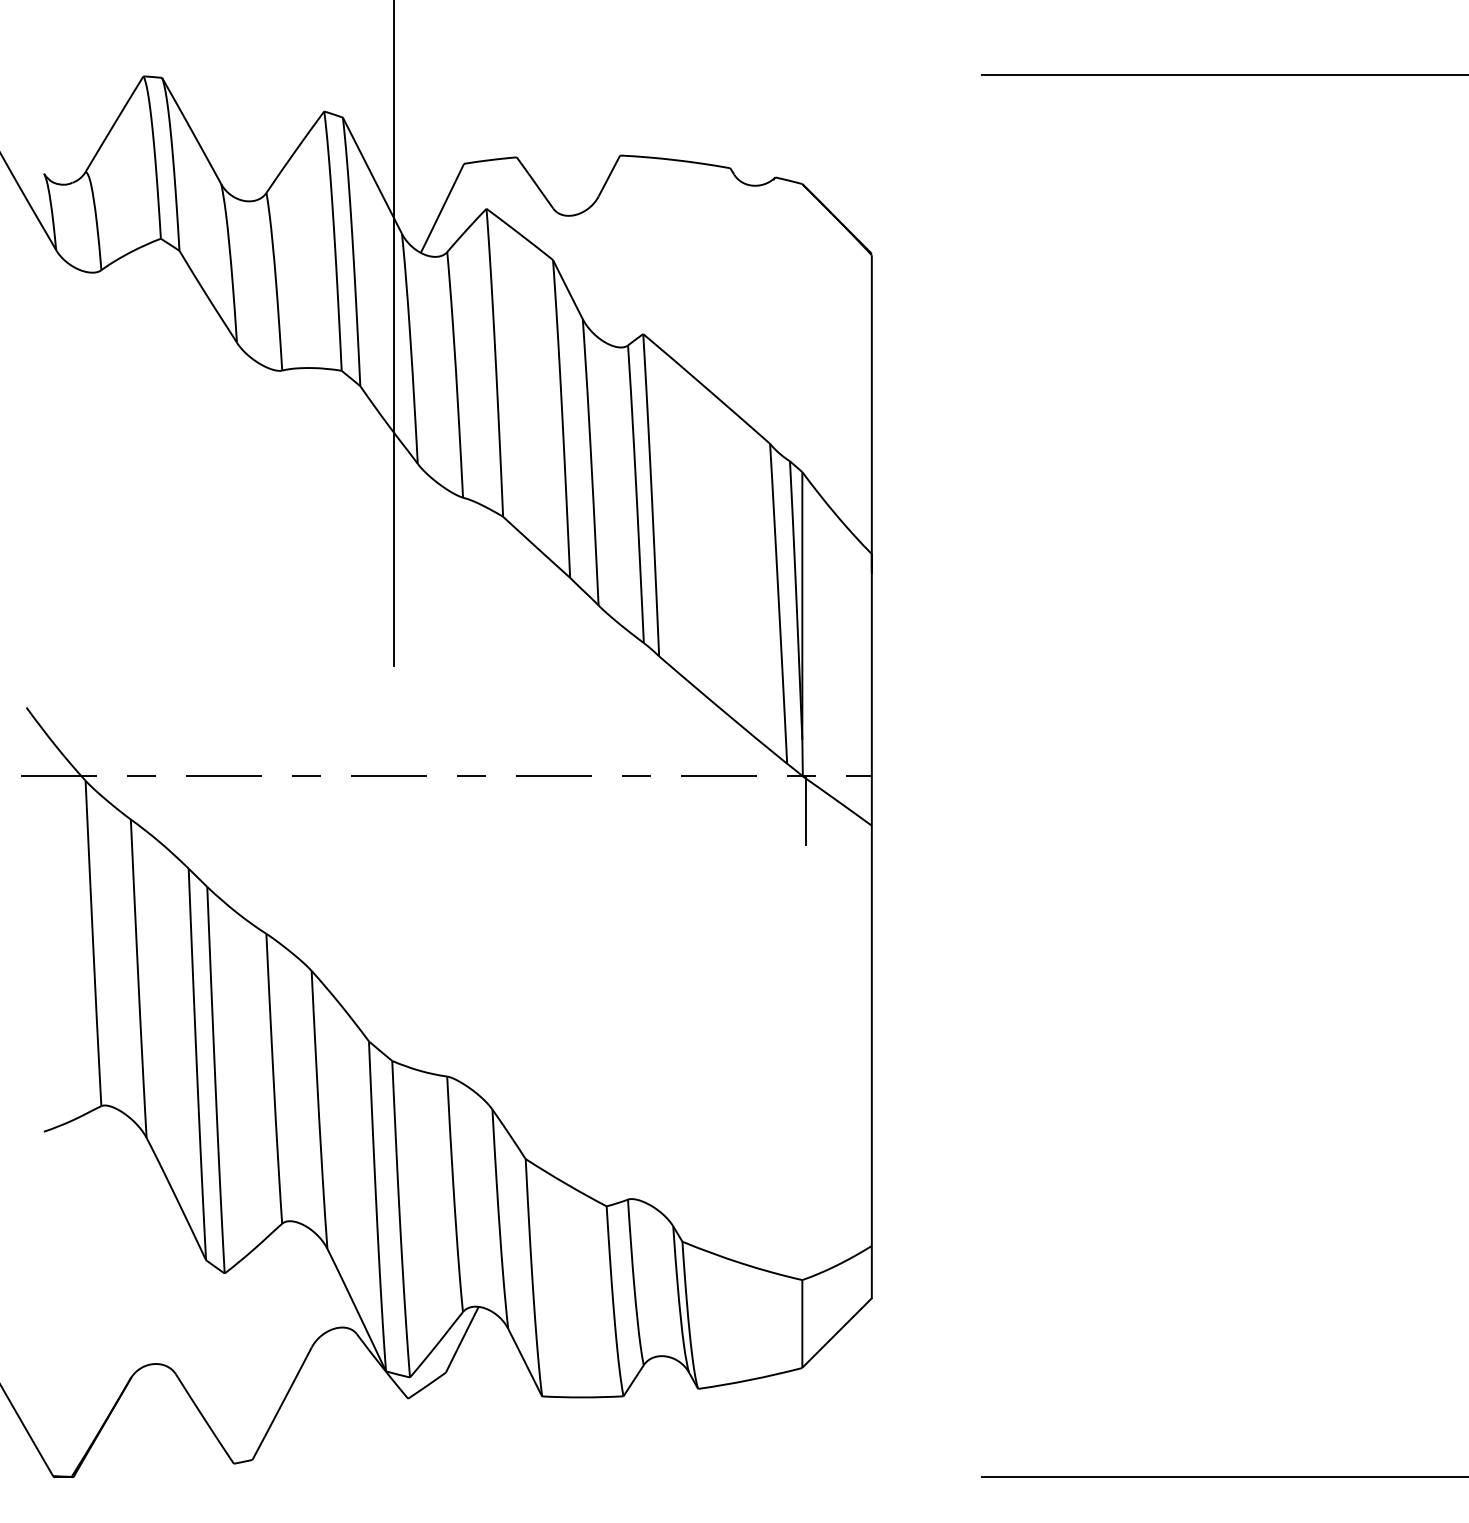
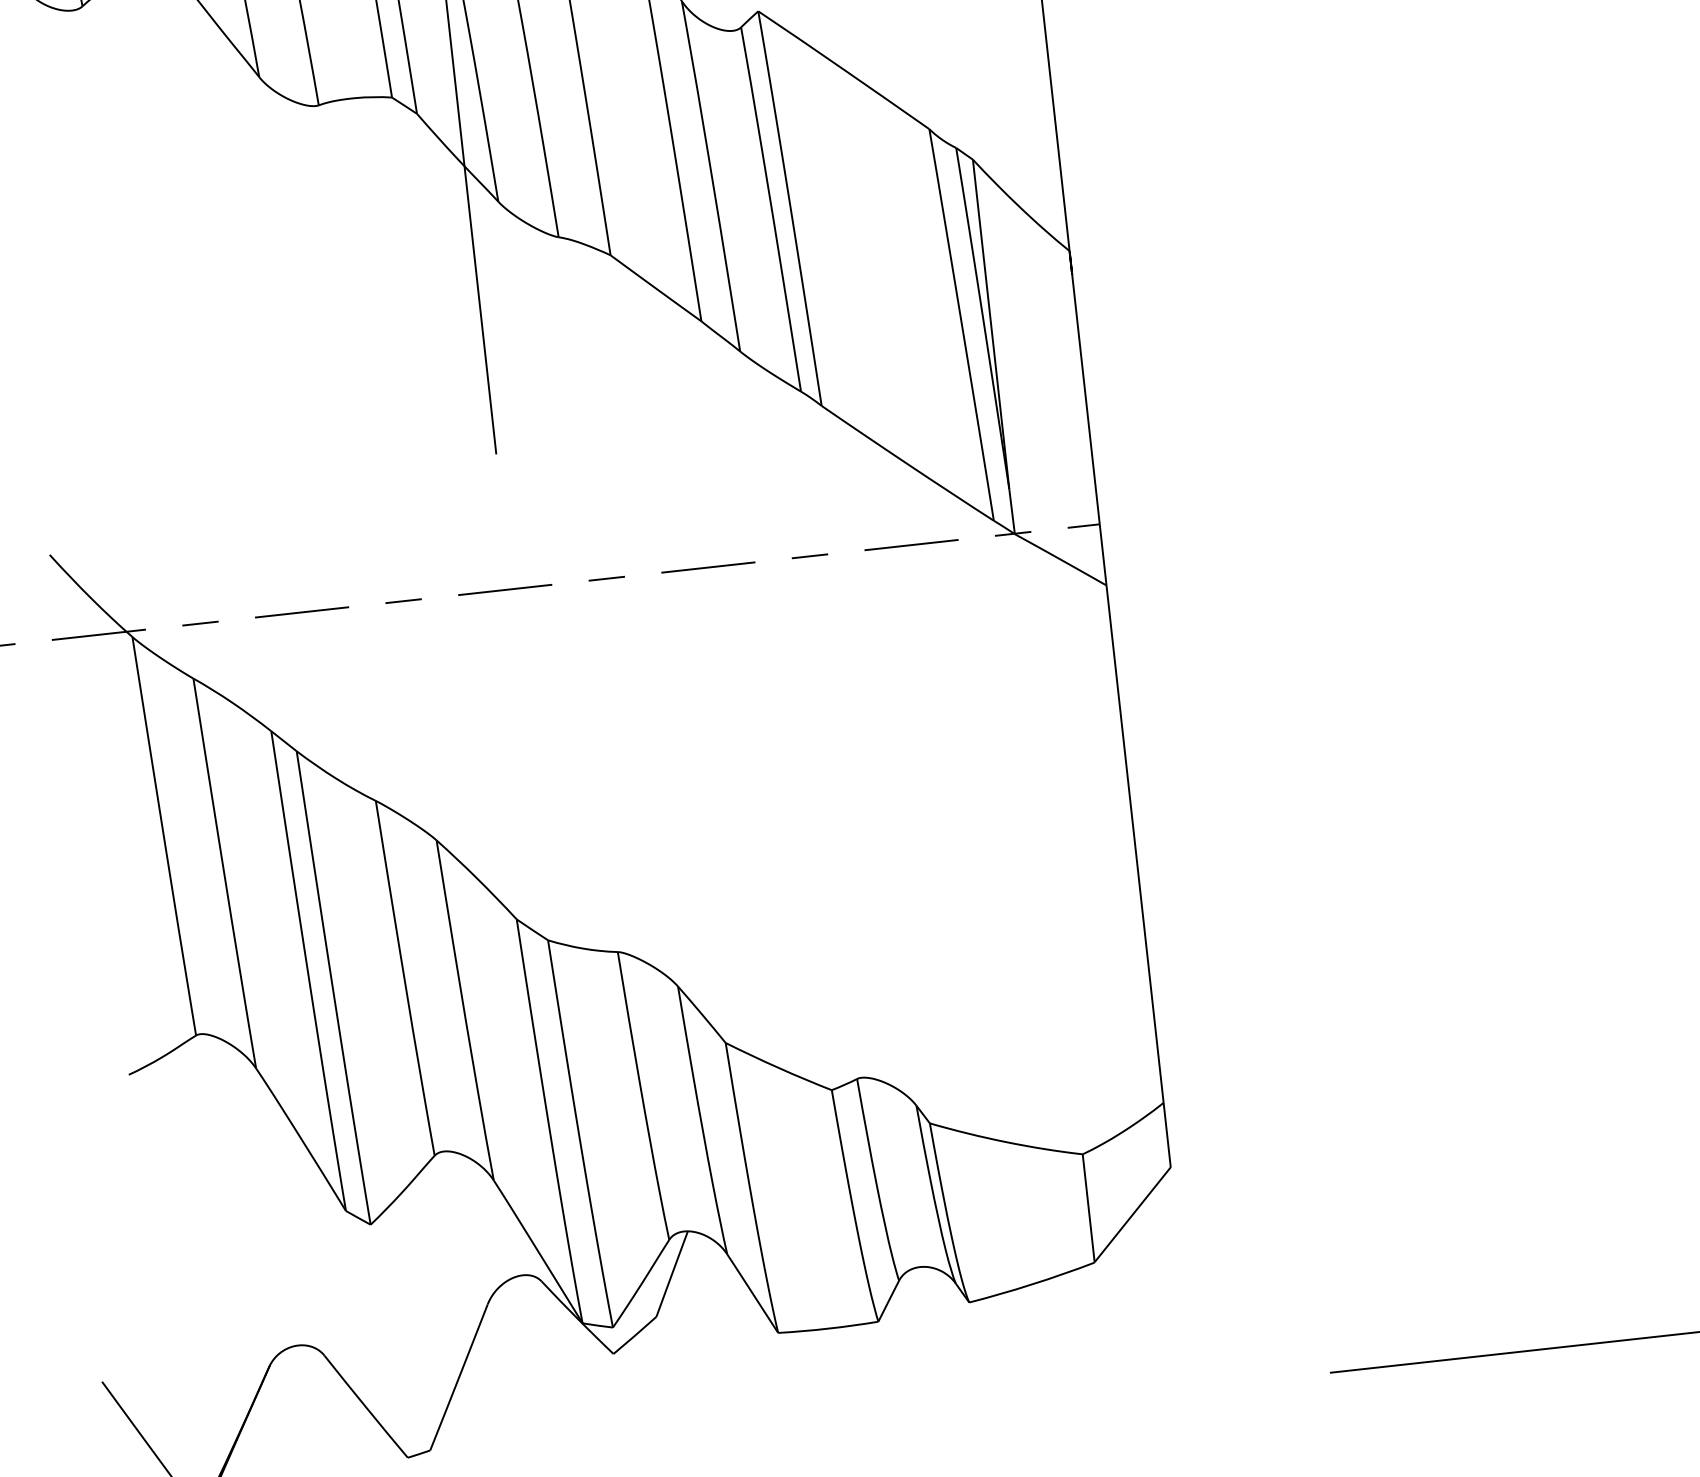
line: (805, 811) -> (1022, 577), removed

